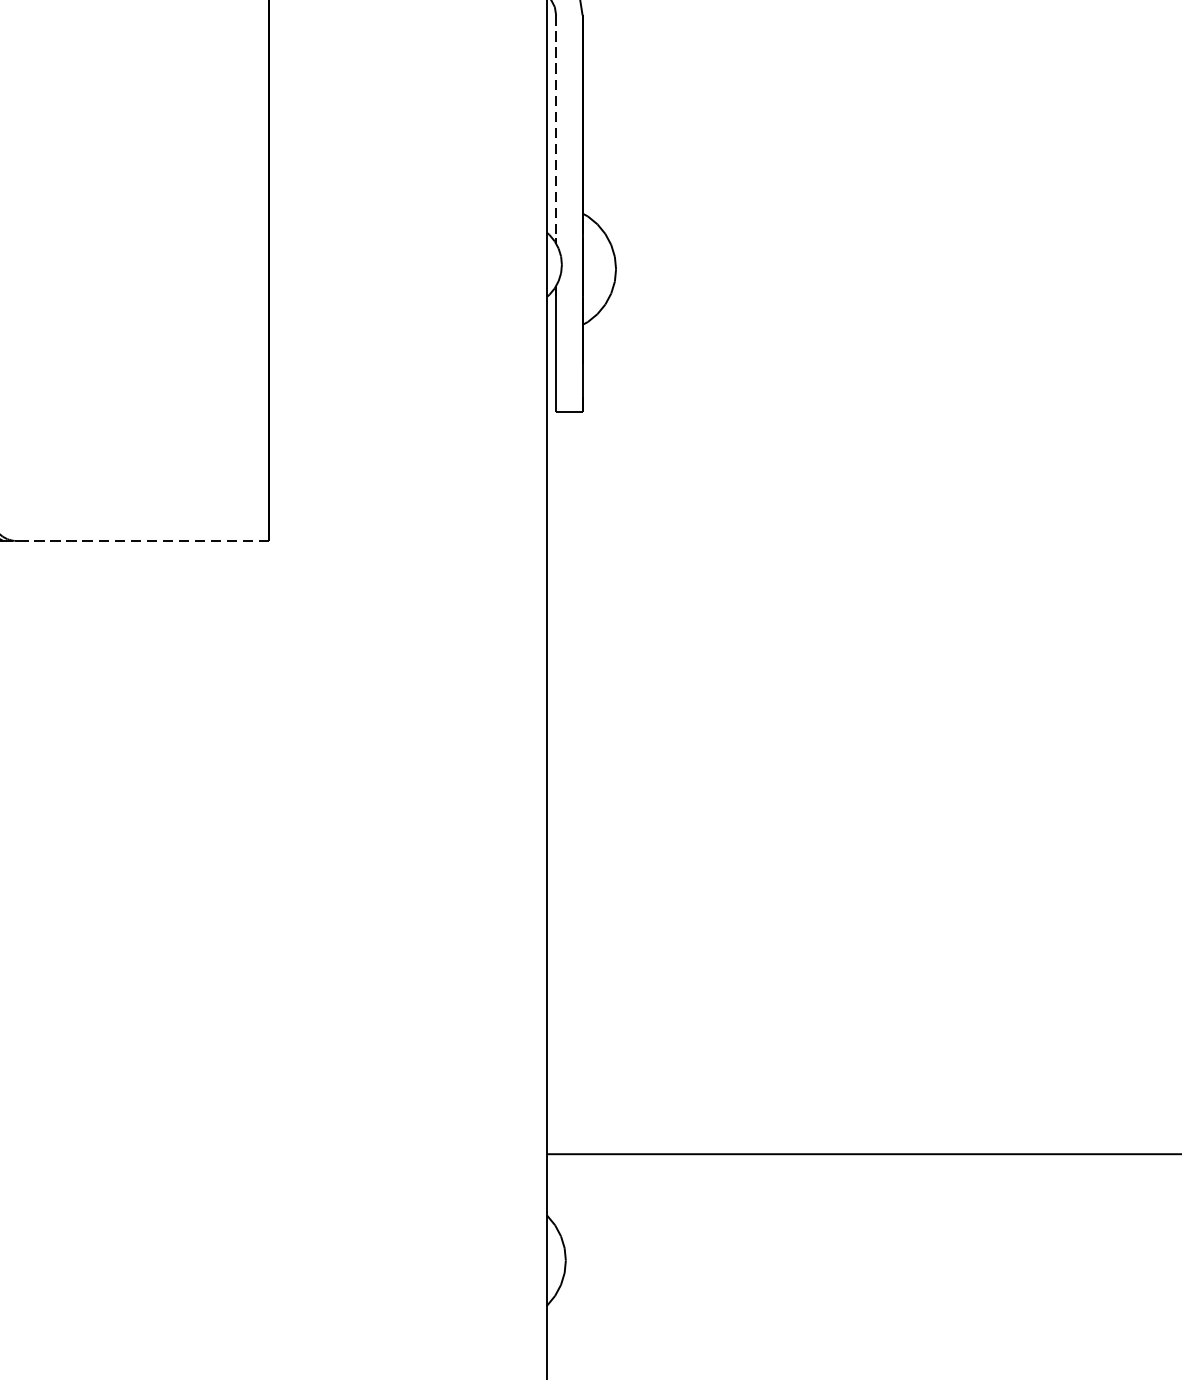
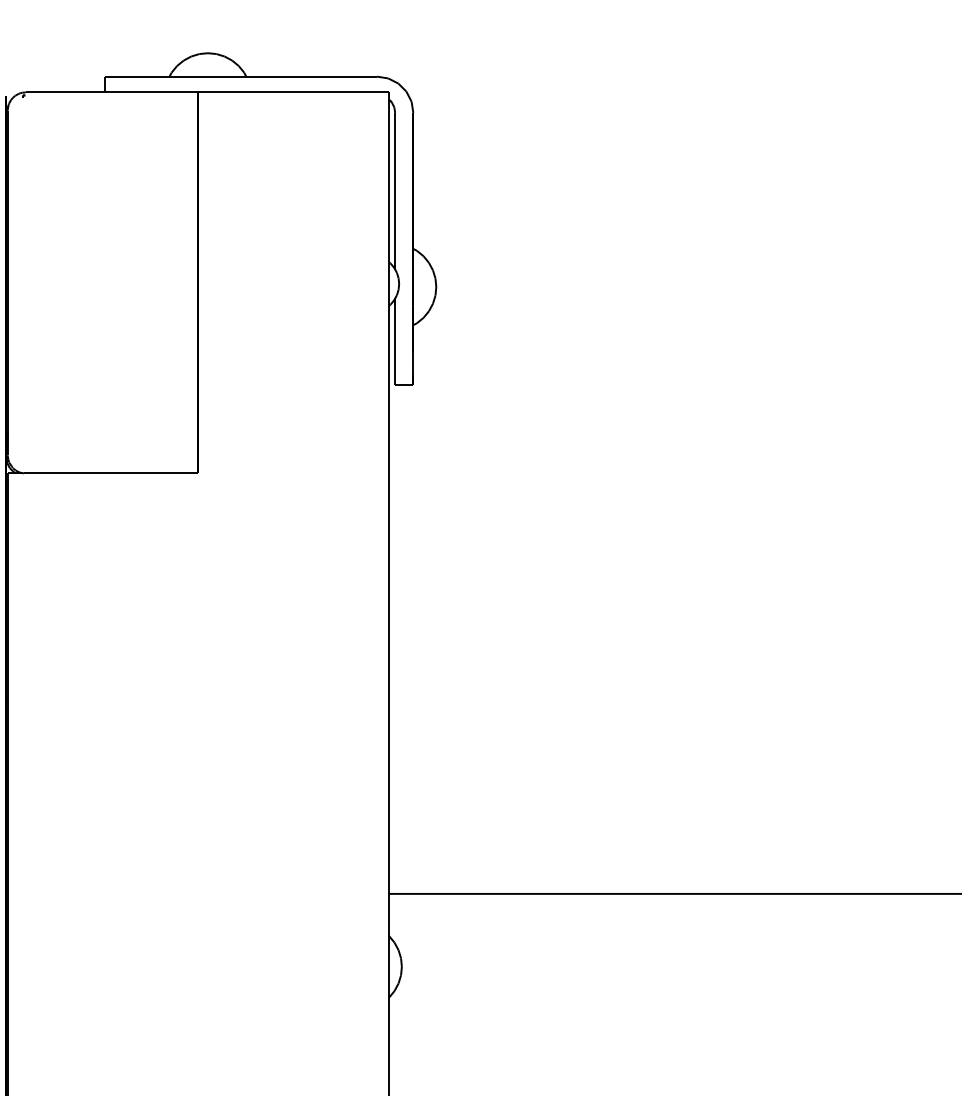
line: (556, 129) -> (395, 191), dashed -> solid
line: (142, 541) -> (111, 473), dashed -> solid

